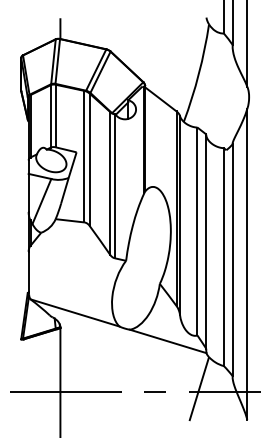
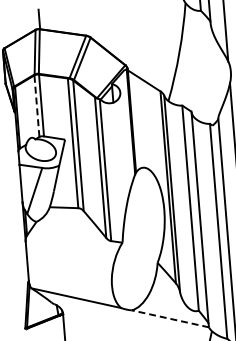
line: (50, 115) -> (36, 105), solid -> dashed
line: (167, 341) -> (169, 318), solid -> dashed

